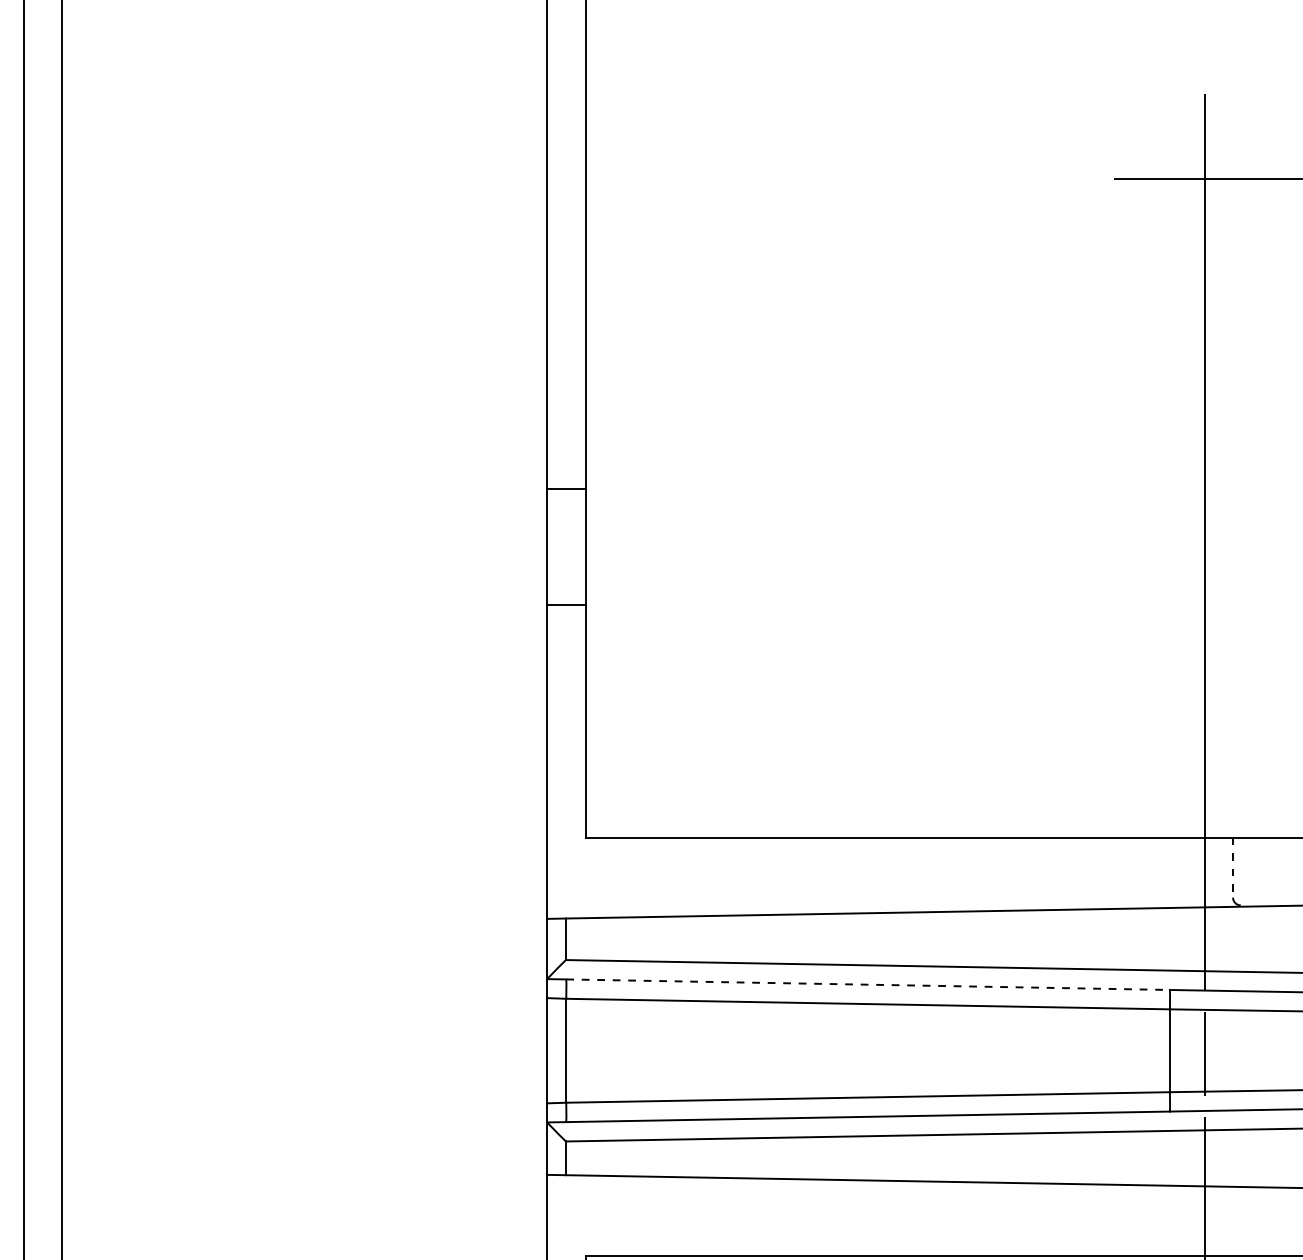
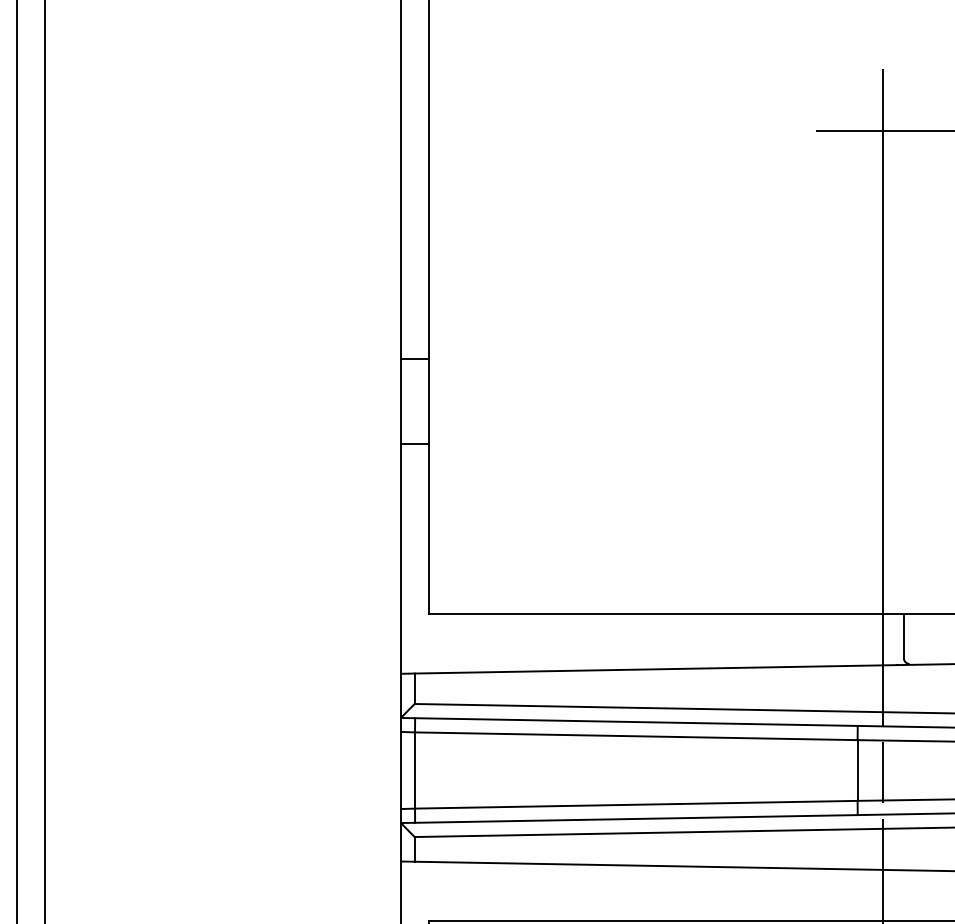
line: (1233, 868) -> (904, 636), dashed -> solid
line: (868, 984) -> (636, 721), dashed -> solid

